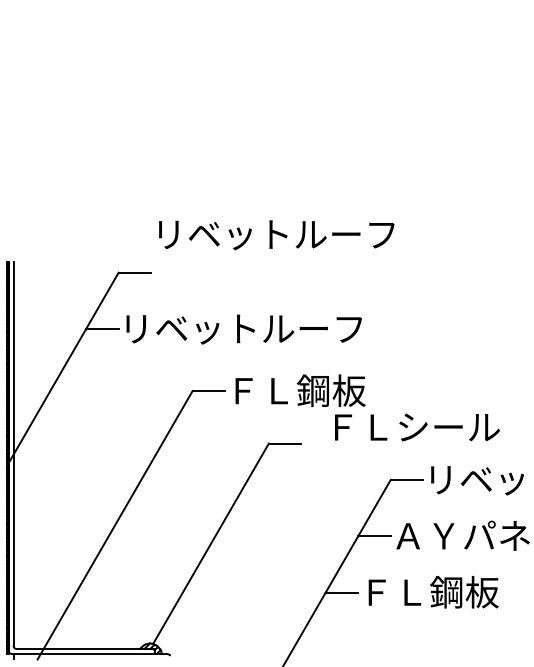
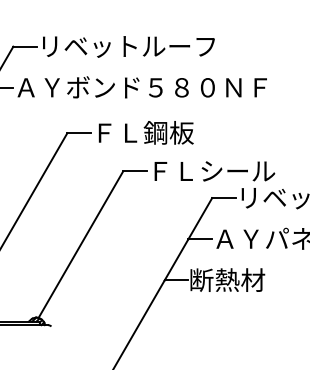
text: (276, 235) -> (128, 47), moved
text: (294, 328) -> (141, 87), リベットルーフ -> ＡＹボンド５８０ＮＦ
text: (417, 427) -> (214, 171), moved
text: (429, 592) -> (240, 280), ＦＬ鋼板 -> 断熱材

